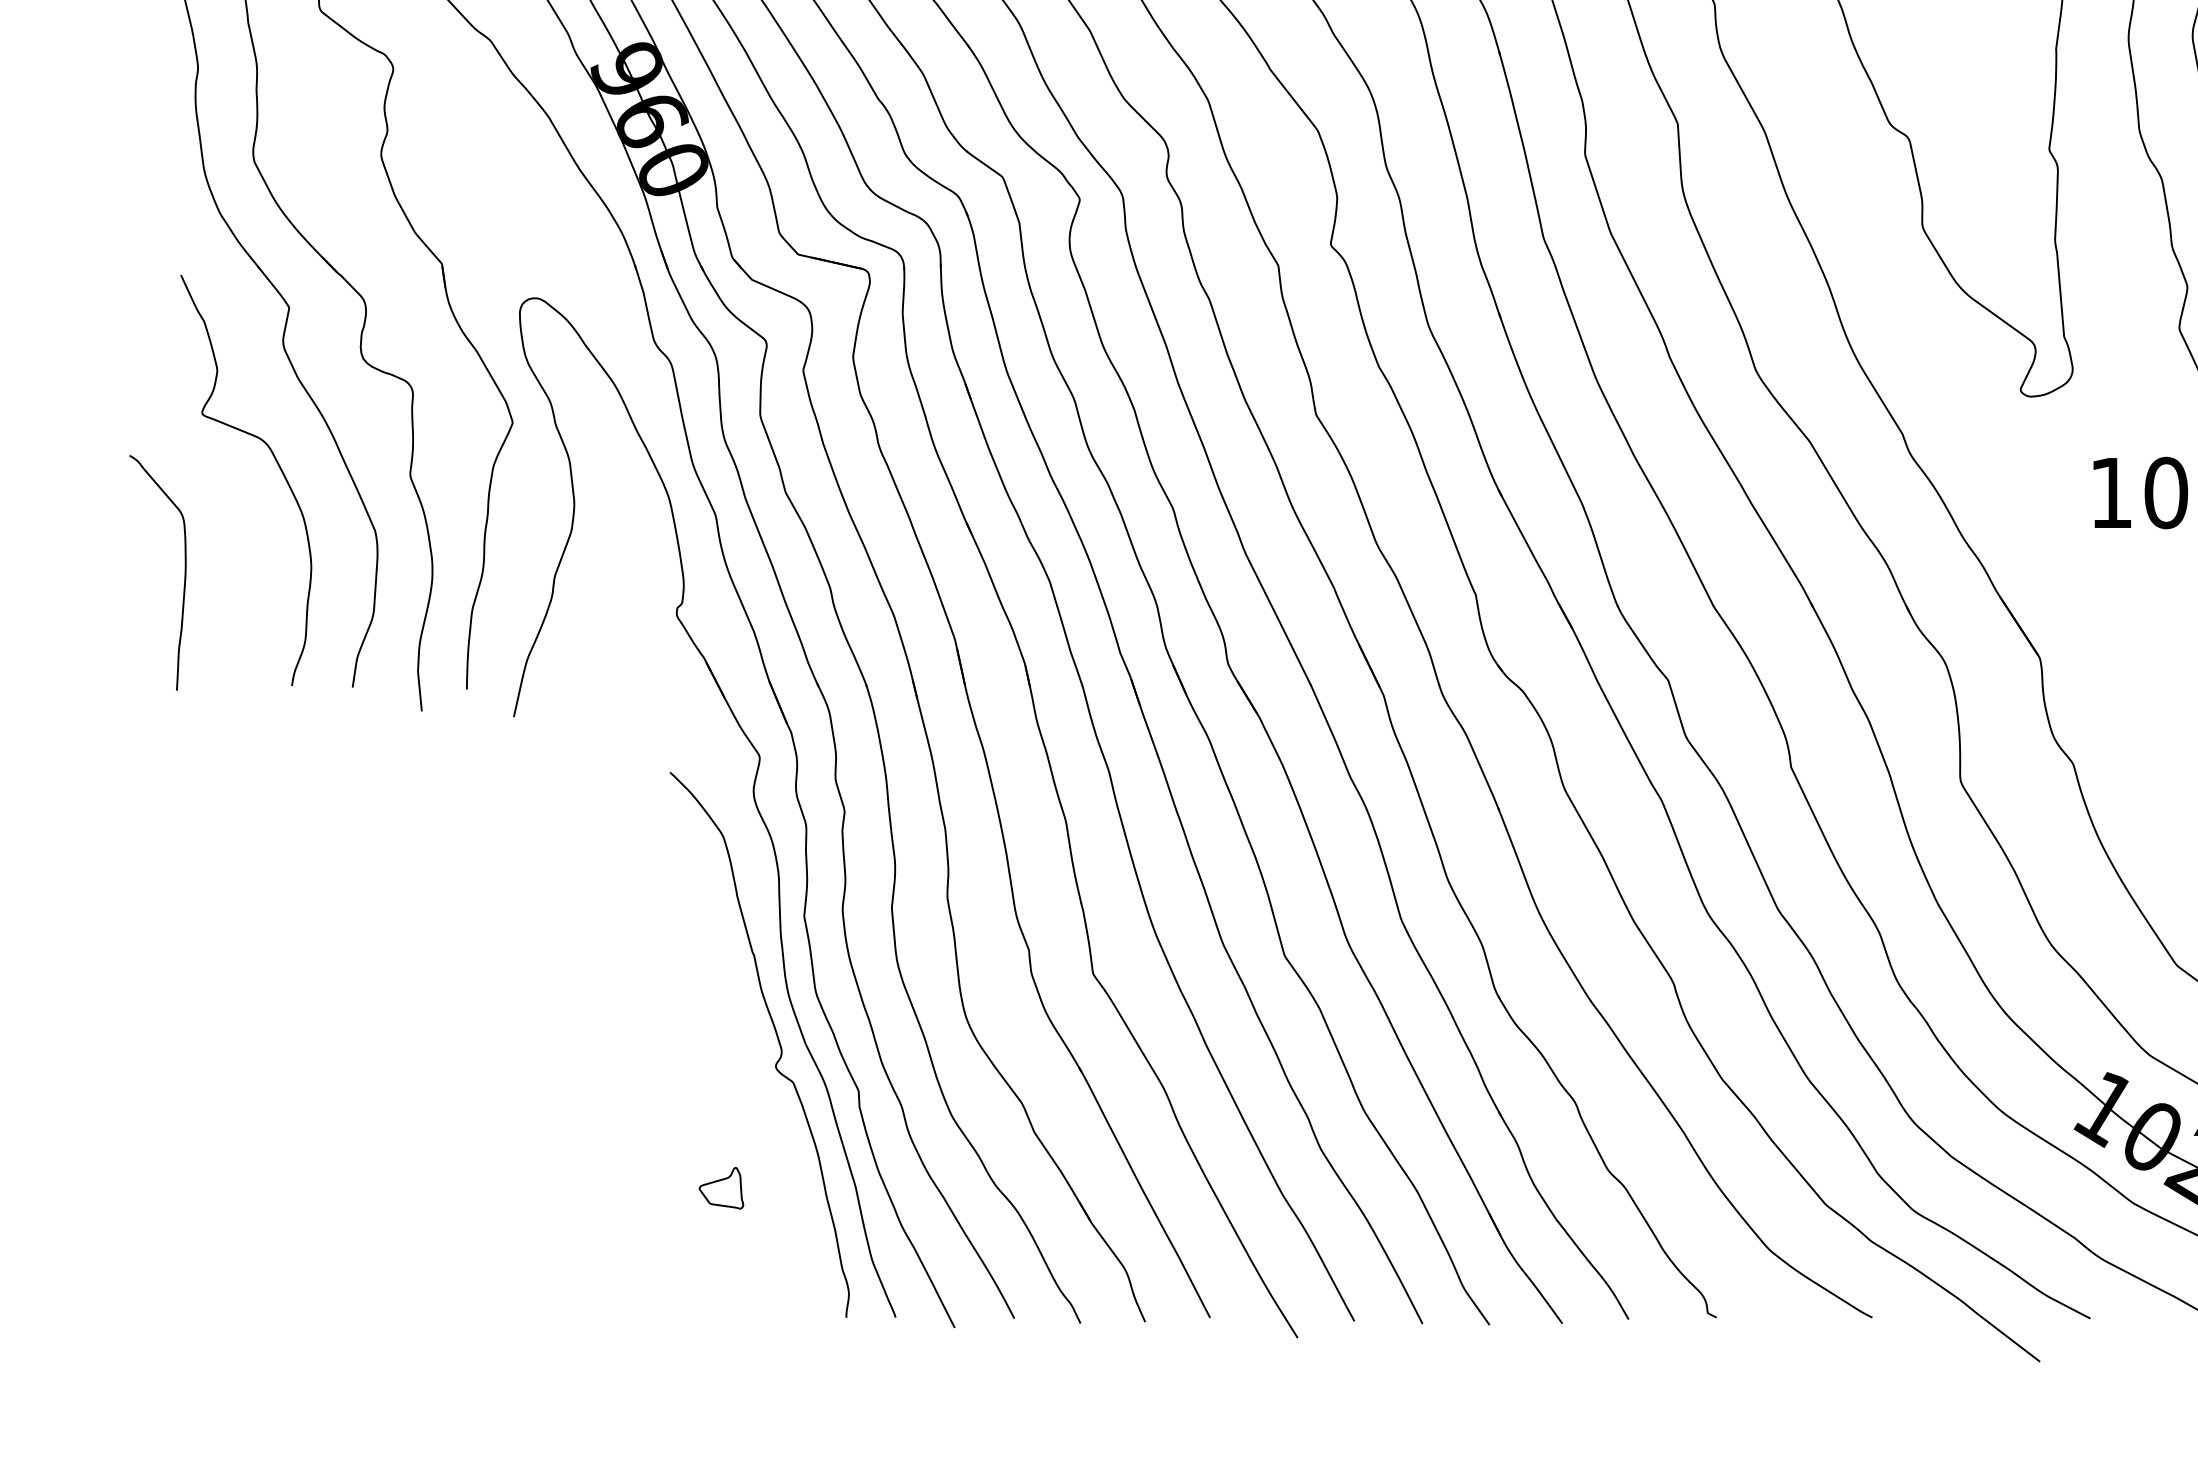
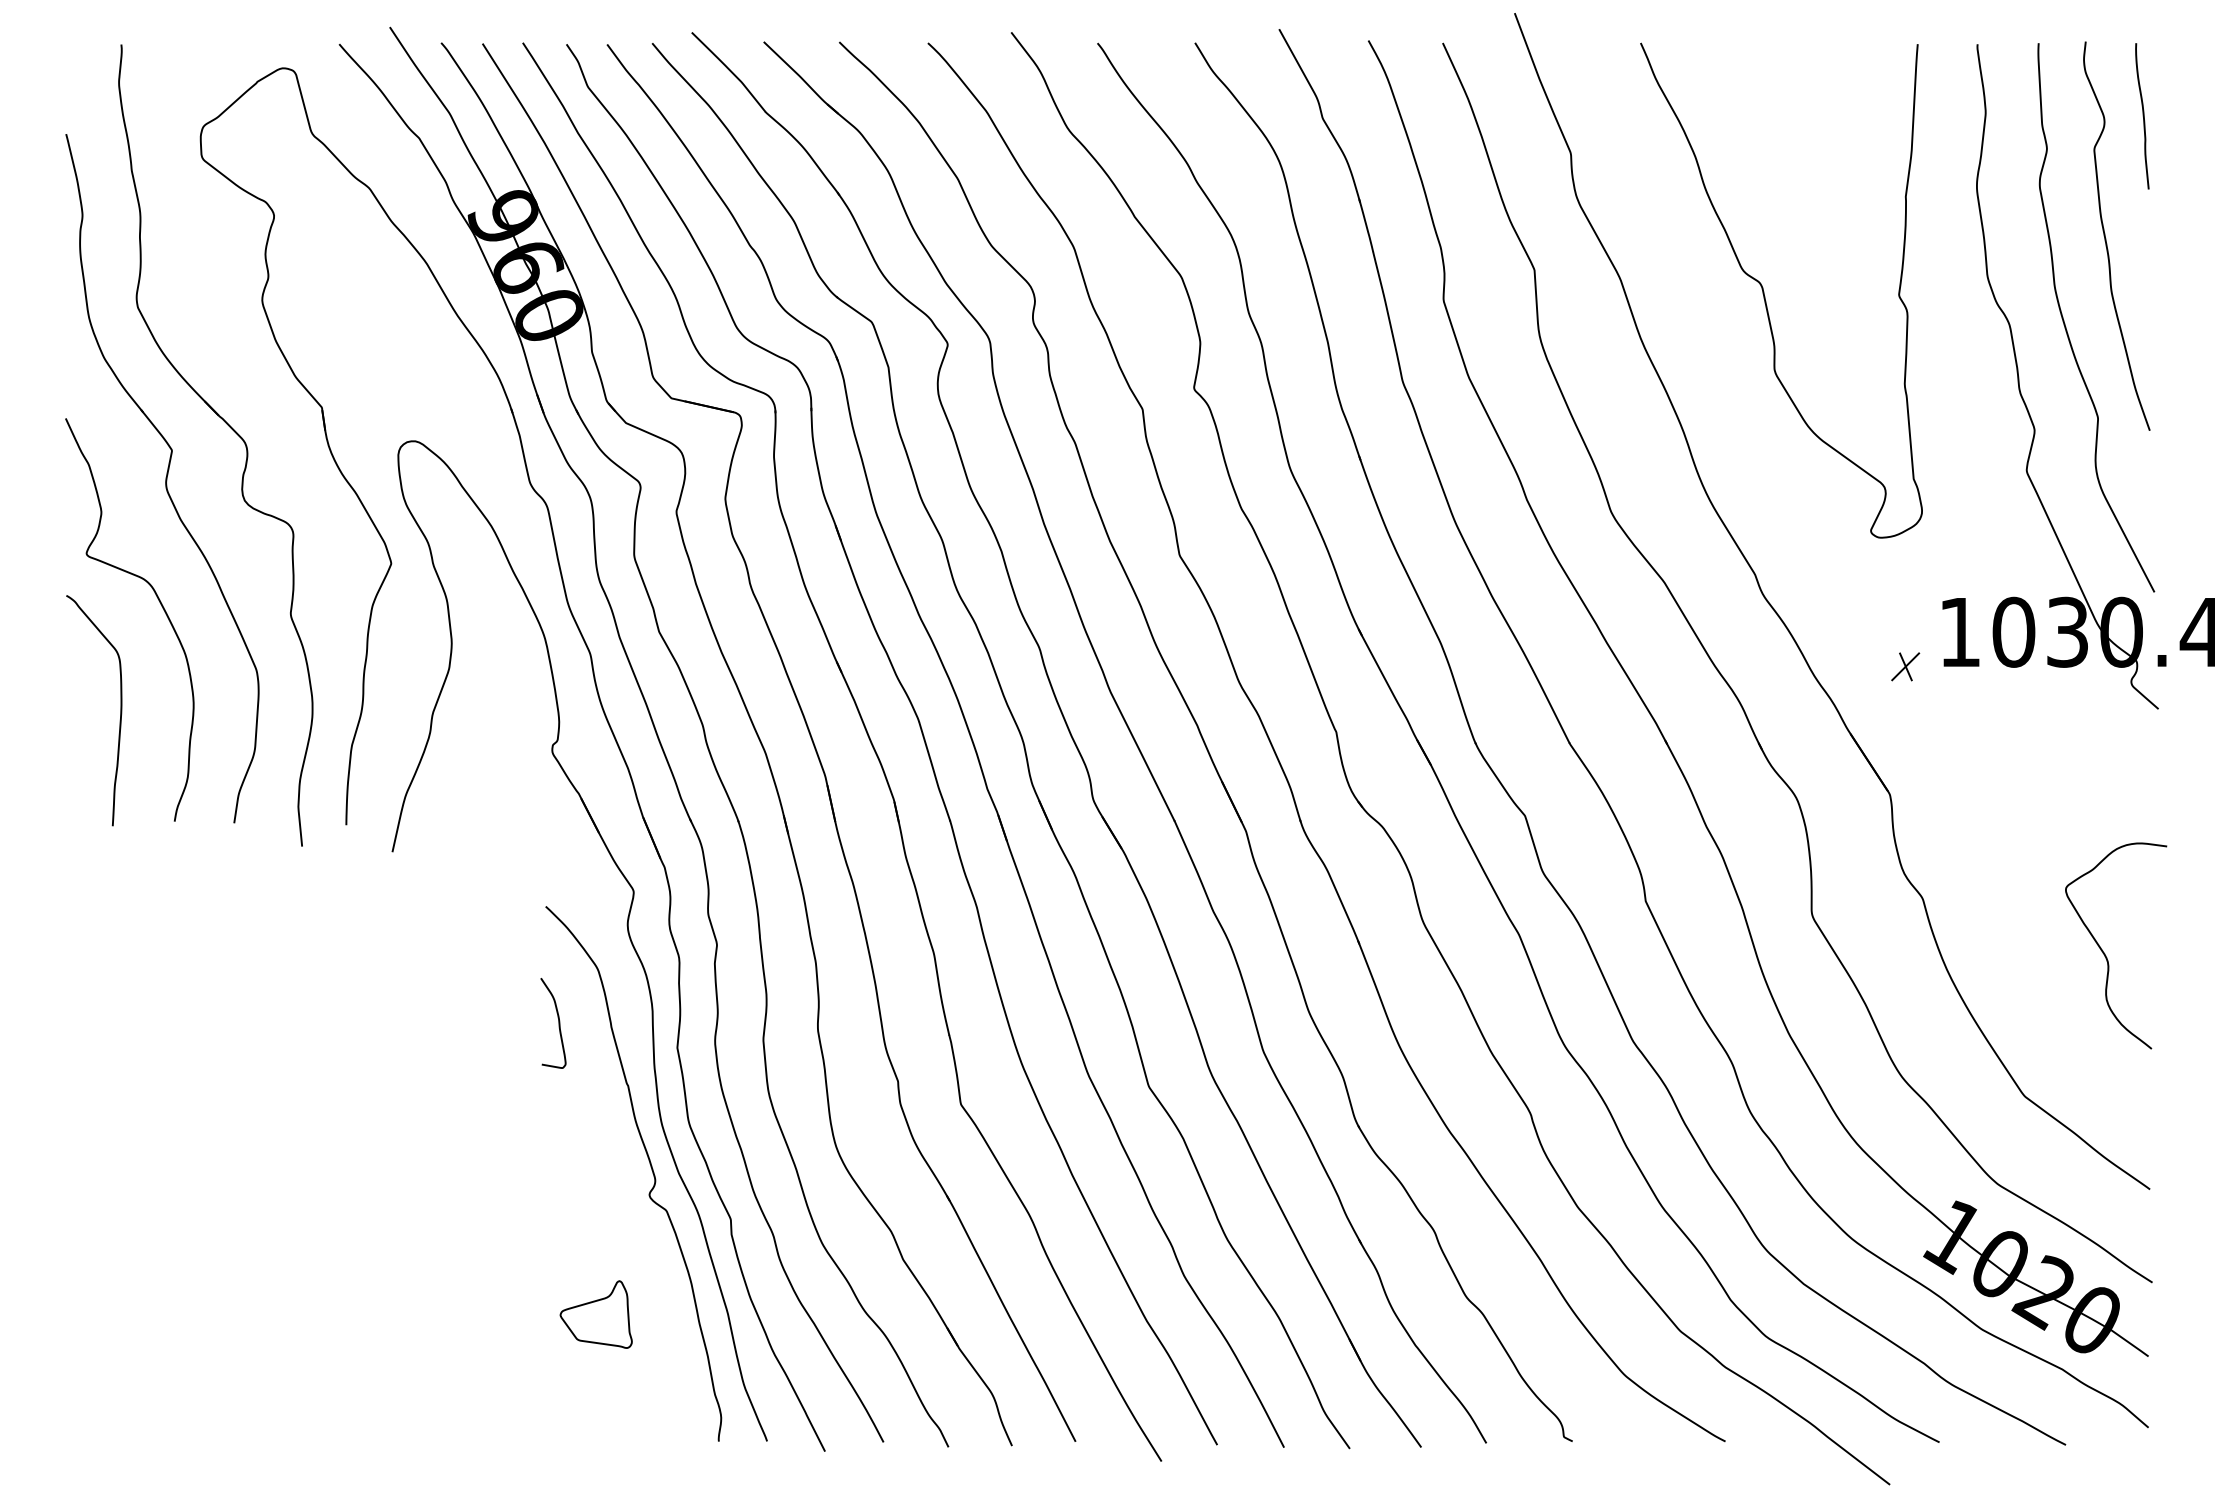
part: (2055, 527) -> (1905, 666), added
curve: (184, 572) -> (120, 710), moved
curve: (683, 891) -> (558, 1023), added
part: (720, 1188) -> (595, 1314), size x1.67

